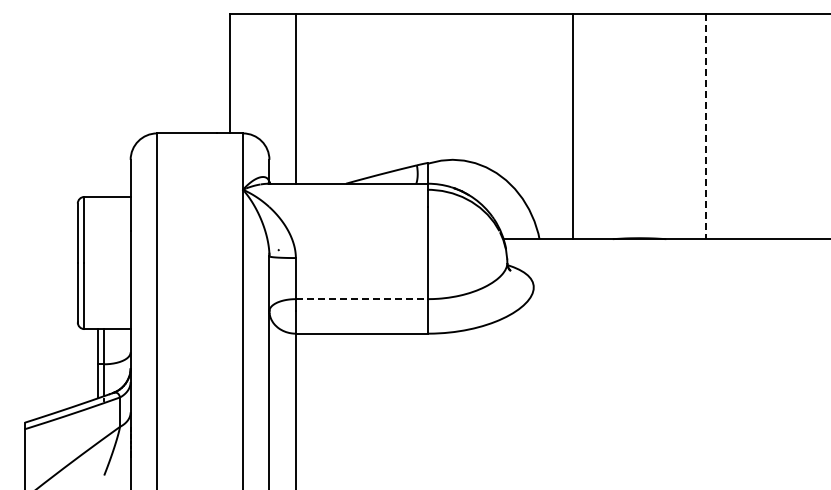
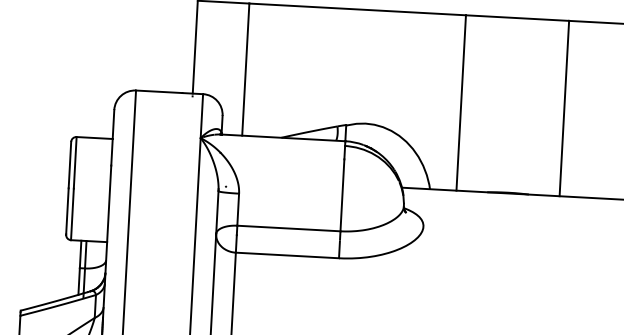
line: (705, 127) -> (564, 109), dashed -> solid
line: (362, 299) -> (289, 228), dashed -> solid

